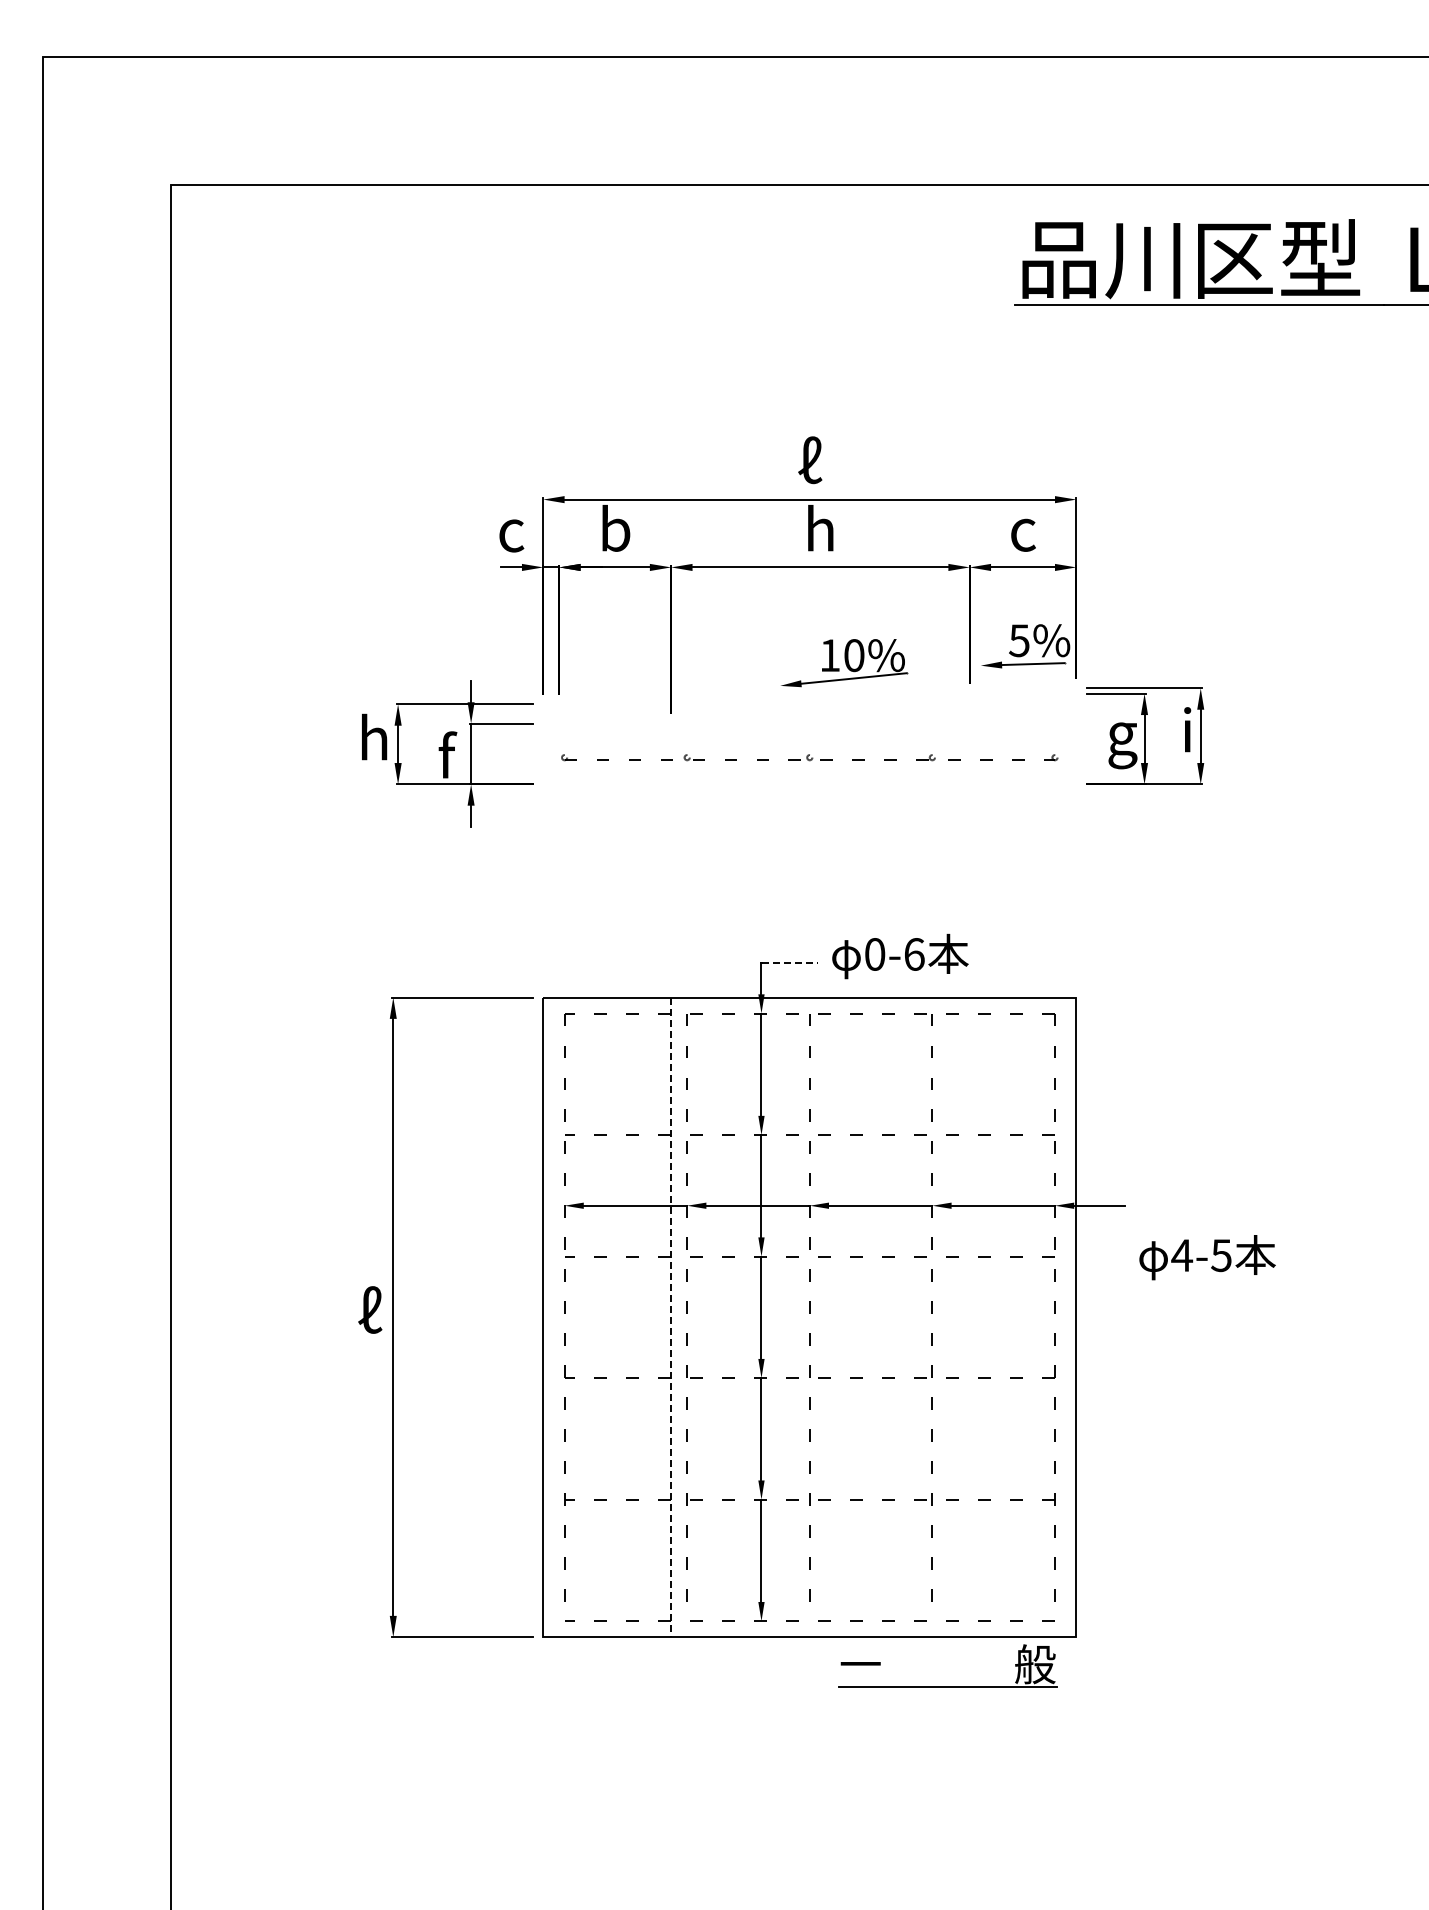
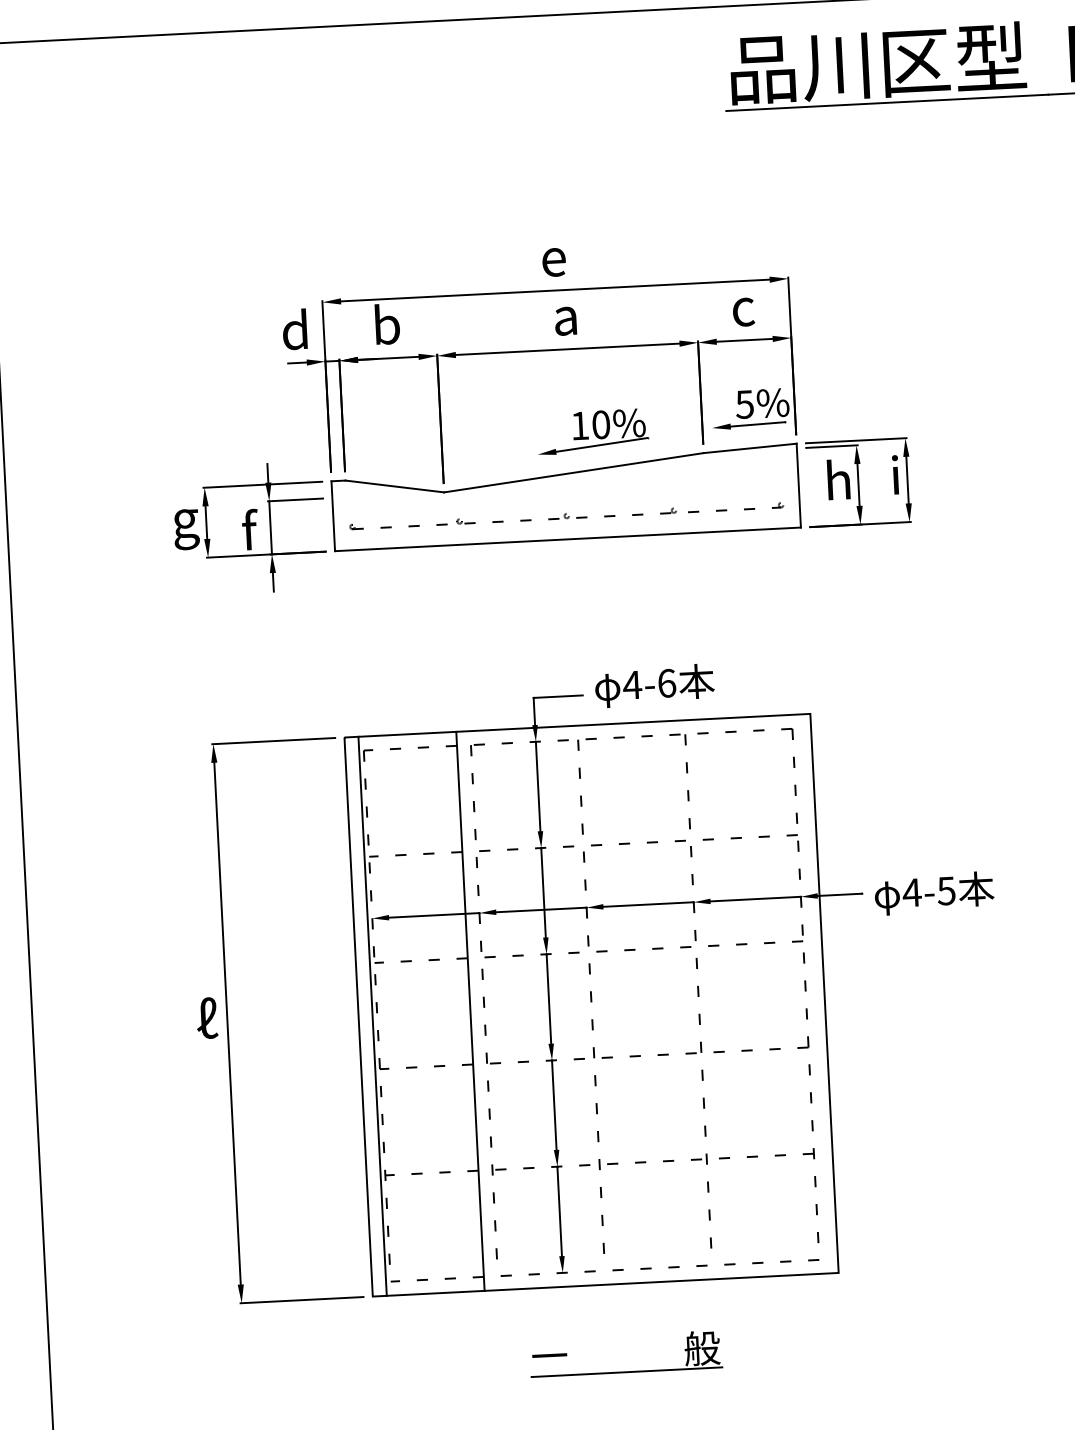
text: (809, 460) -> (553, 256), ℓ -> e
text: (510, 528) -> (295, 329), c -> d
text: (820, 528) -> (566, 315), h -> a
part: (809, 735) -> (565, 496), added
text: (1122, 738) -> (839, 485), g -> h
text: (374, 743) -> (185, 522), h -> g
text: (874, 954) -> (632, 685), 0-6 -> 4-6
line: (789, 963) -> (558, 696), dashed -> solid
text: (1207, 1257) -> (934, 893), moved
line: (559, 1317) -> (372, 1016), added
line: (671, 1317) -> (470, 1011), dashed -> solid
part: (947, 1686) -> (626, 1371), moved

